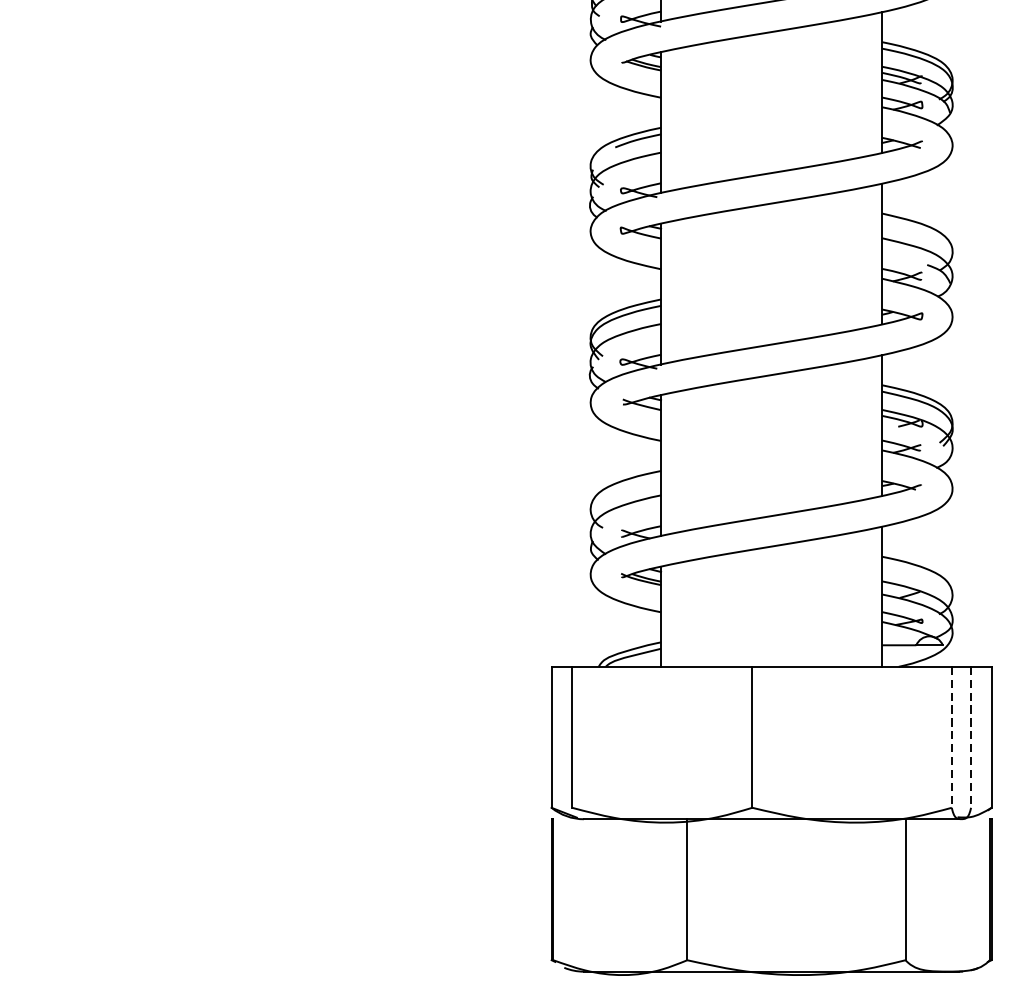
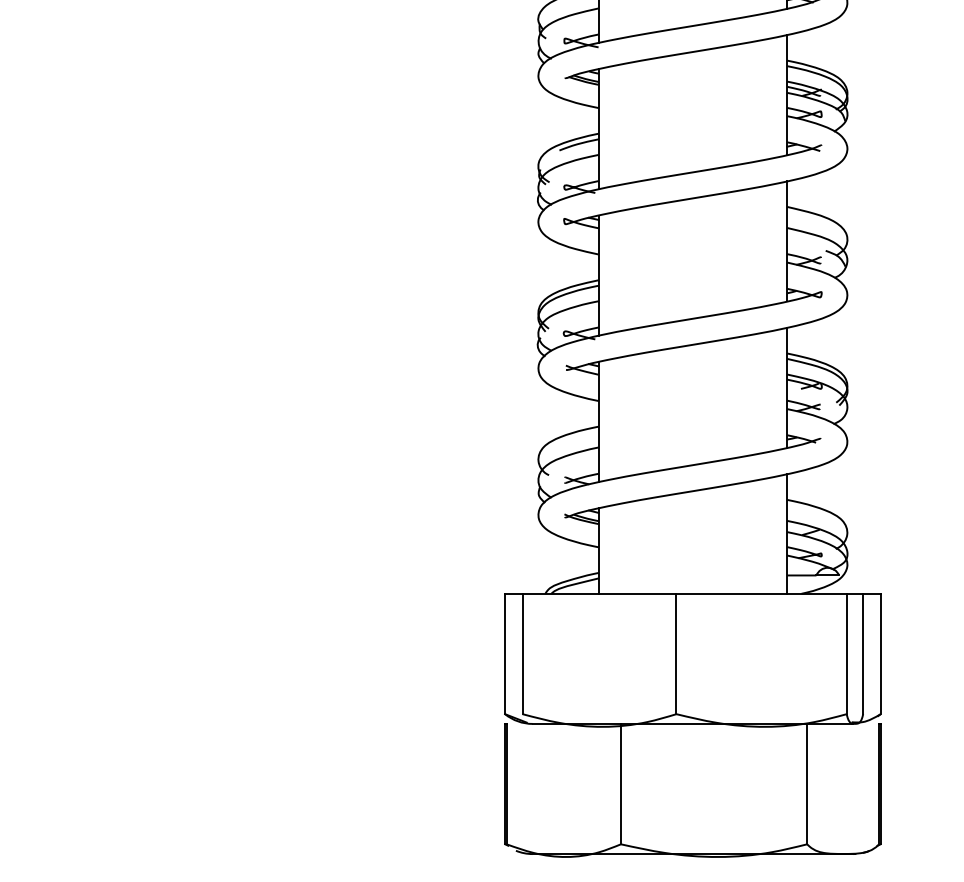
line: (951, 737) -> (846, 654), dashed -> solid
line: (971, 737) -> (863, 654), dashed -> solid

